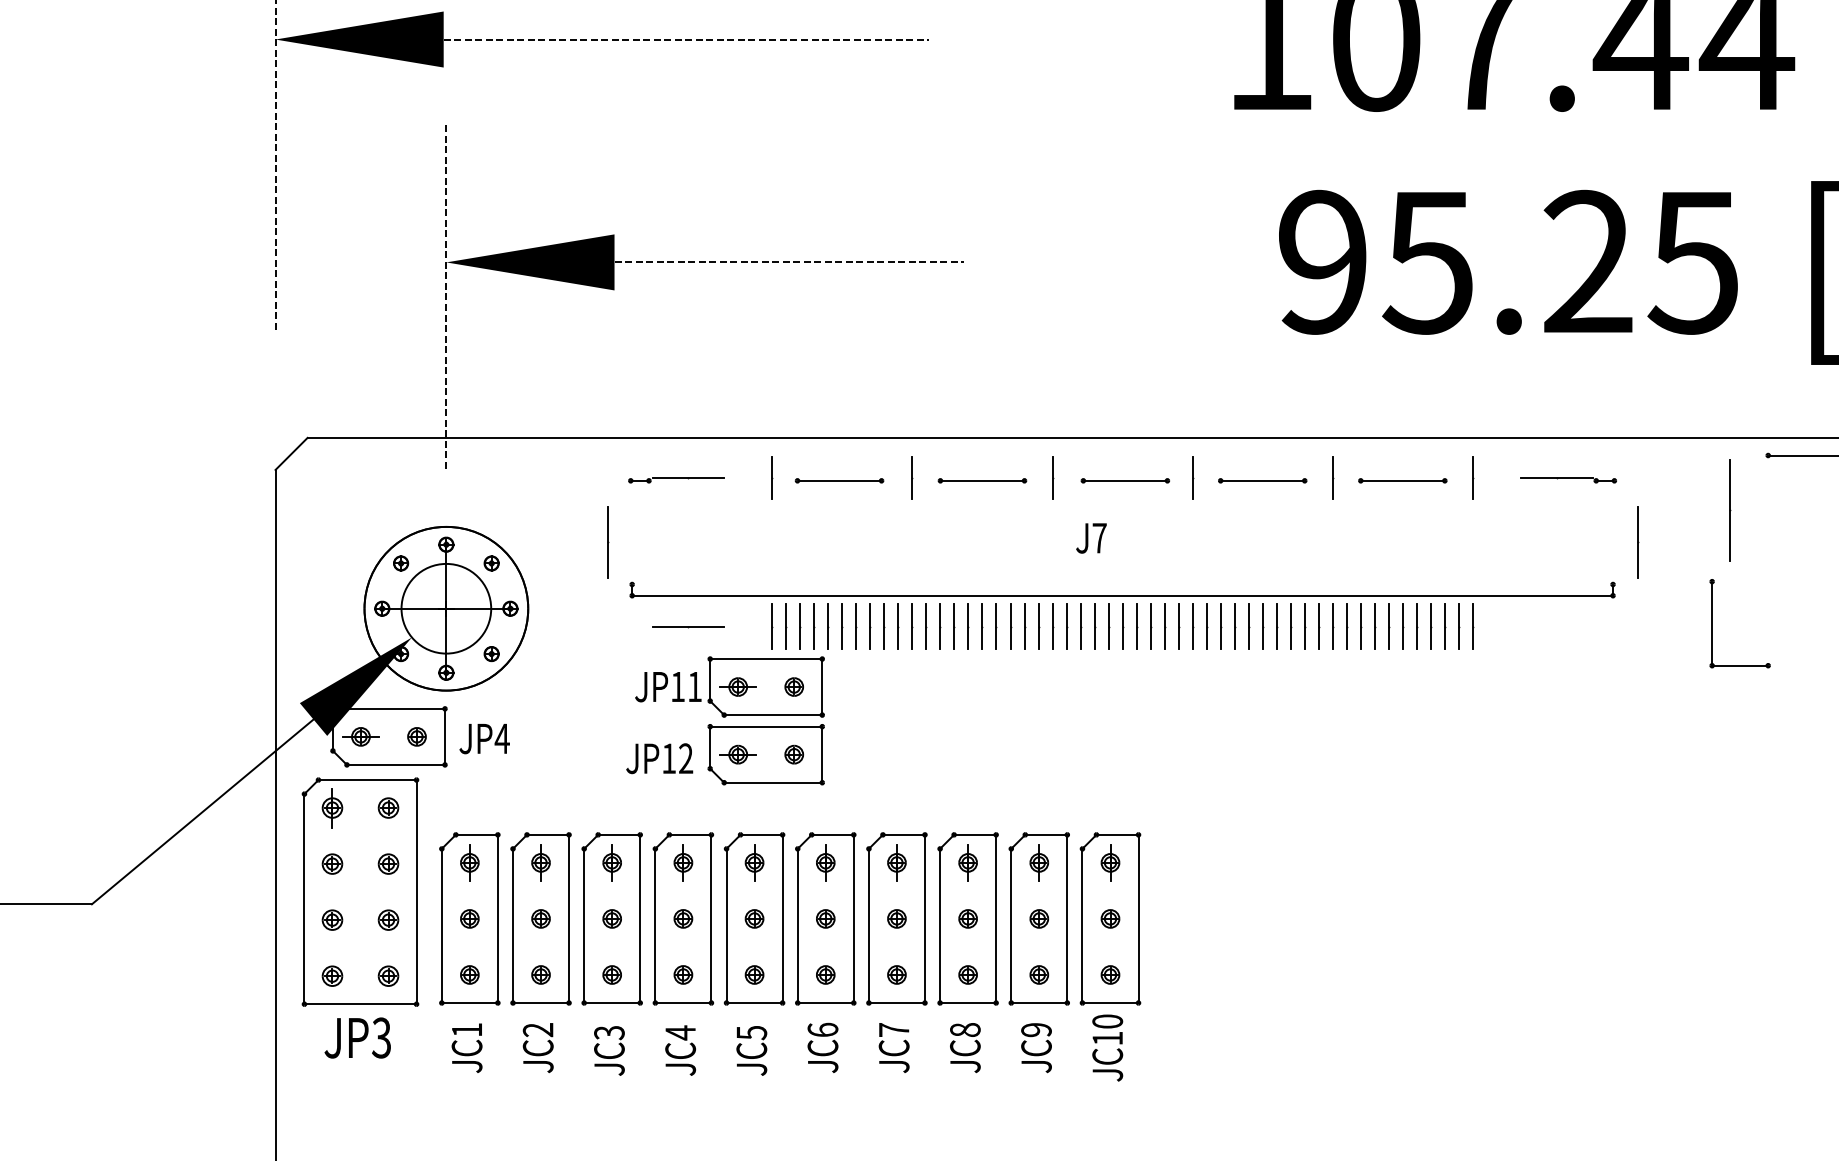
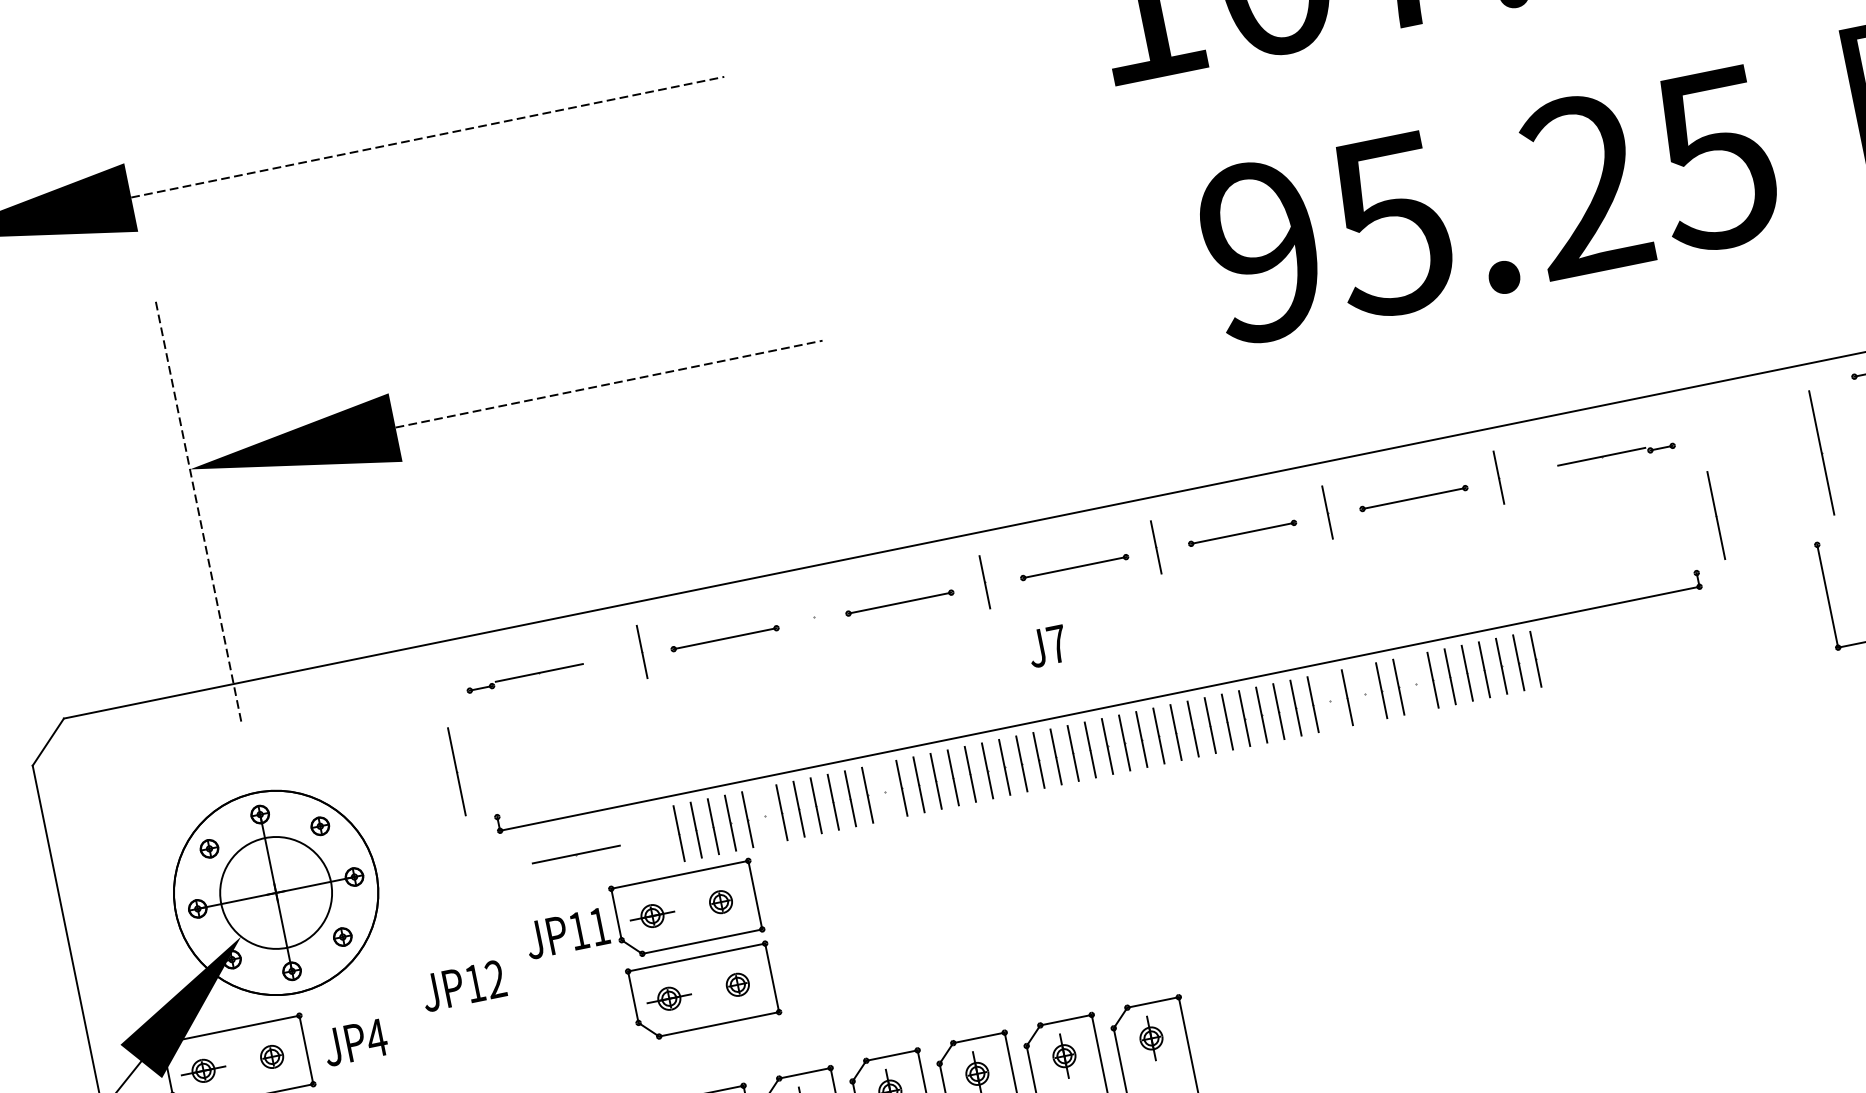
line: (912, 477) -> (813, 616), removed
line: (842, 626) -> (764, 816), removed
line: (940, 626) -> (884, 791), removed
line: (1304, 626) -> (1329, 701), removed
line: (1332, 626) -> (1364, 694), removed
line: (1374, 626) -> (1415, 683), removed
text: (659, 758) -> (463, 985), moved

